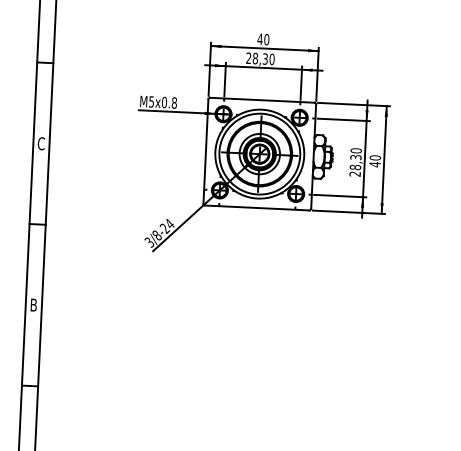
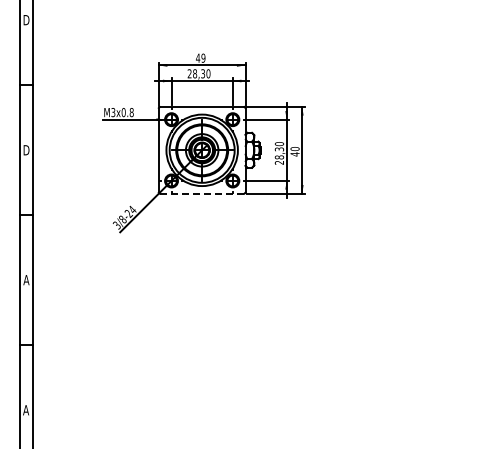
text: (266, 40) -> (203, 58), 40 -> 49
text: (151, 101) -> (113, 112), M5x0.8 -> M3x0.8
text: (41, 144) -> (26, 150), C -> D
line: (257, 207) -> (202, 193), solid -> dashed
text: (33, 305) -> (26, 280), B -> A

